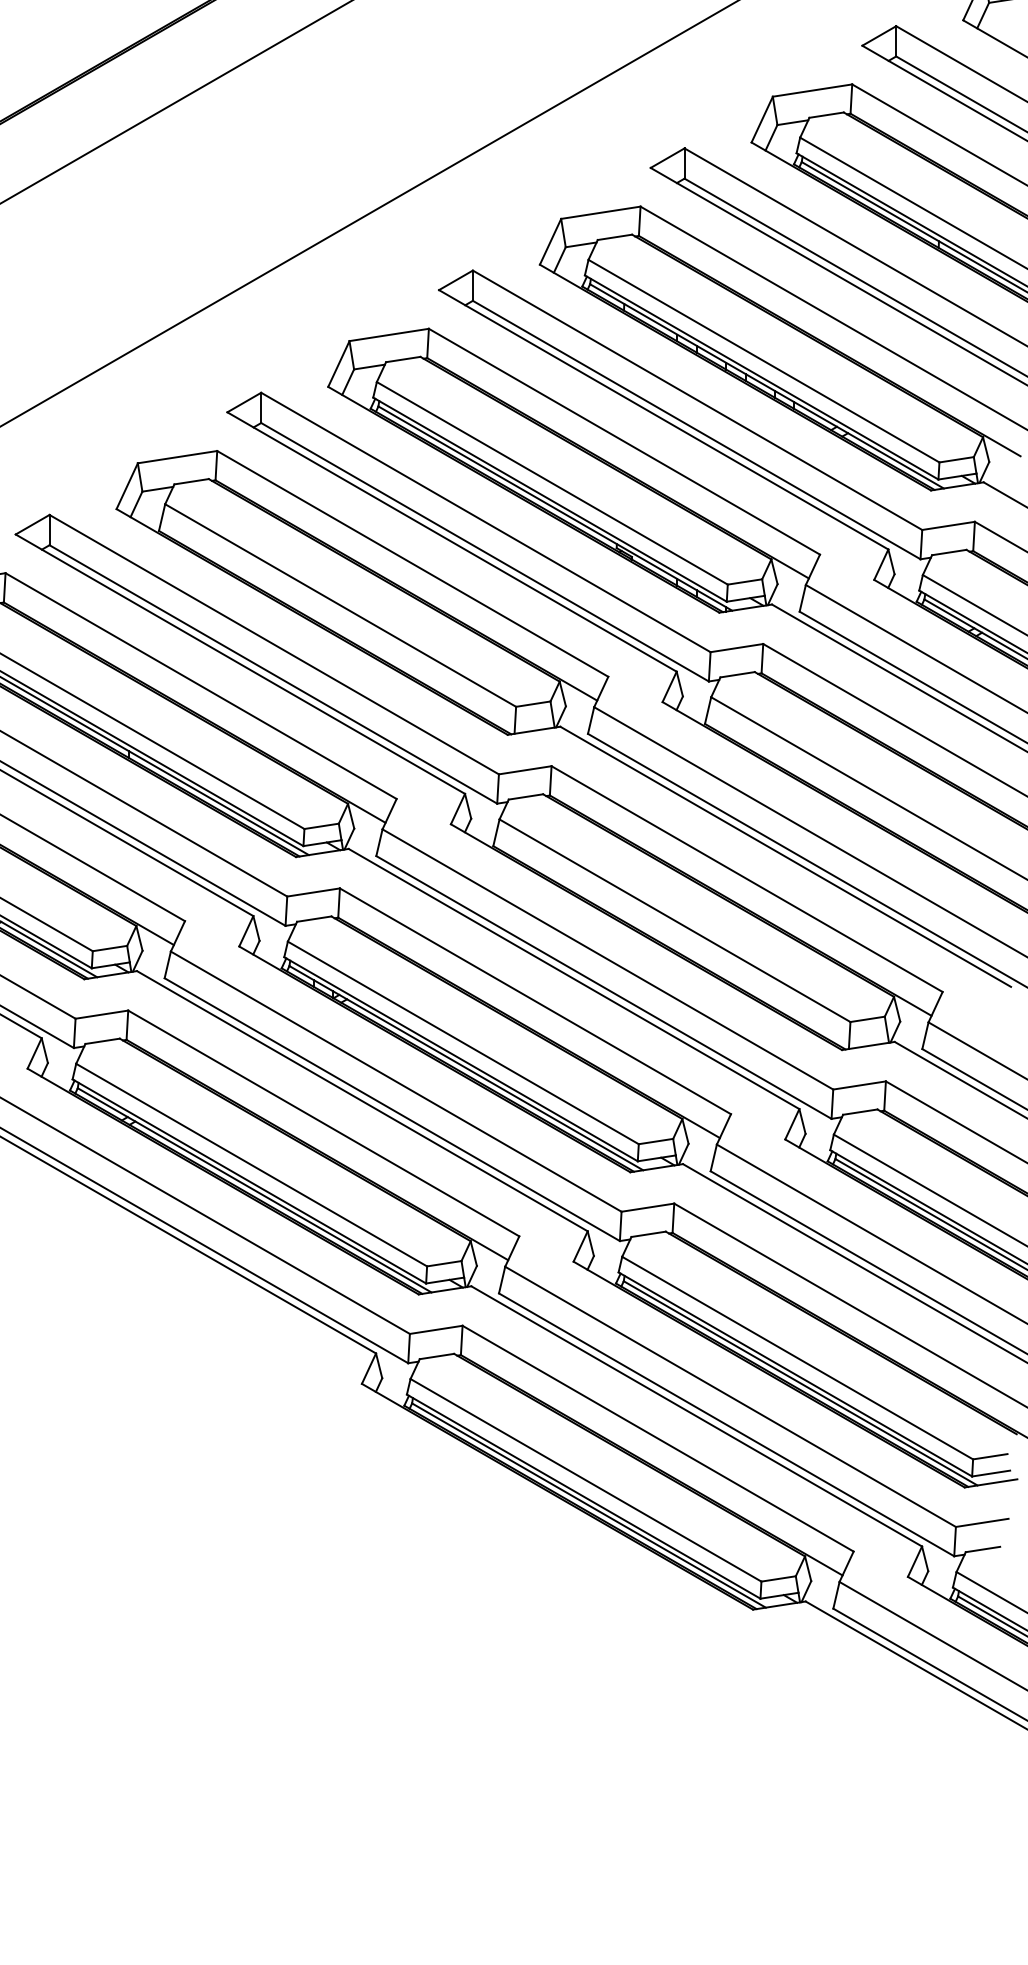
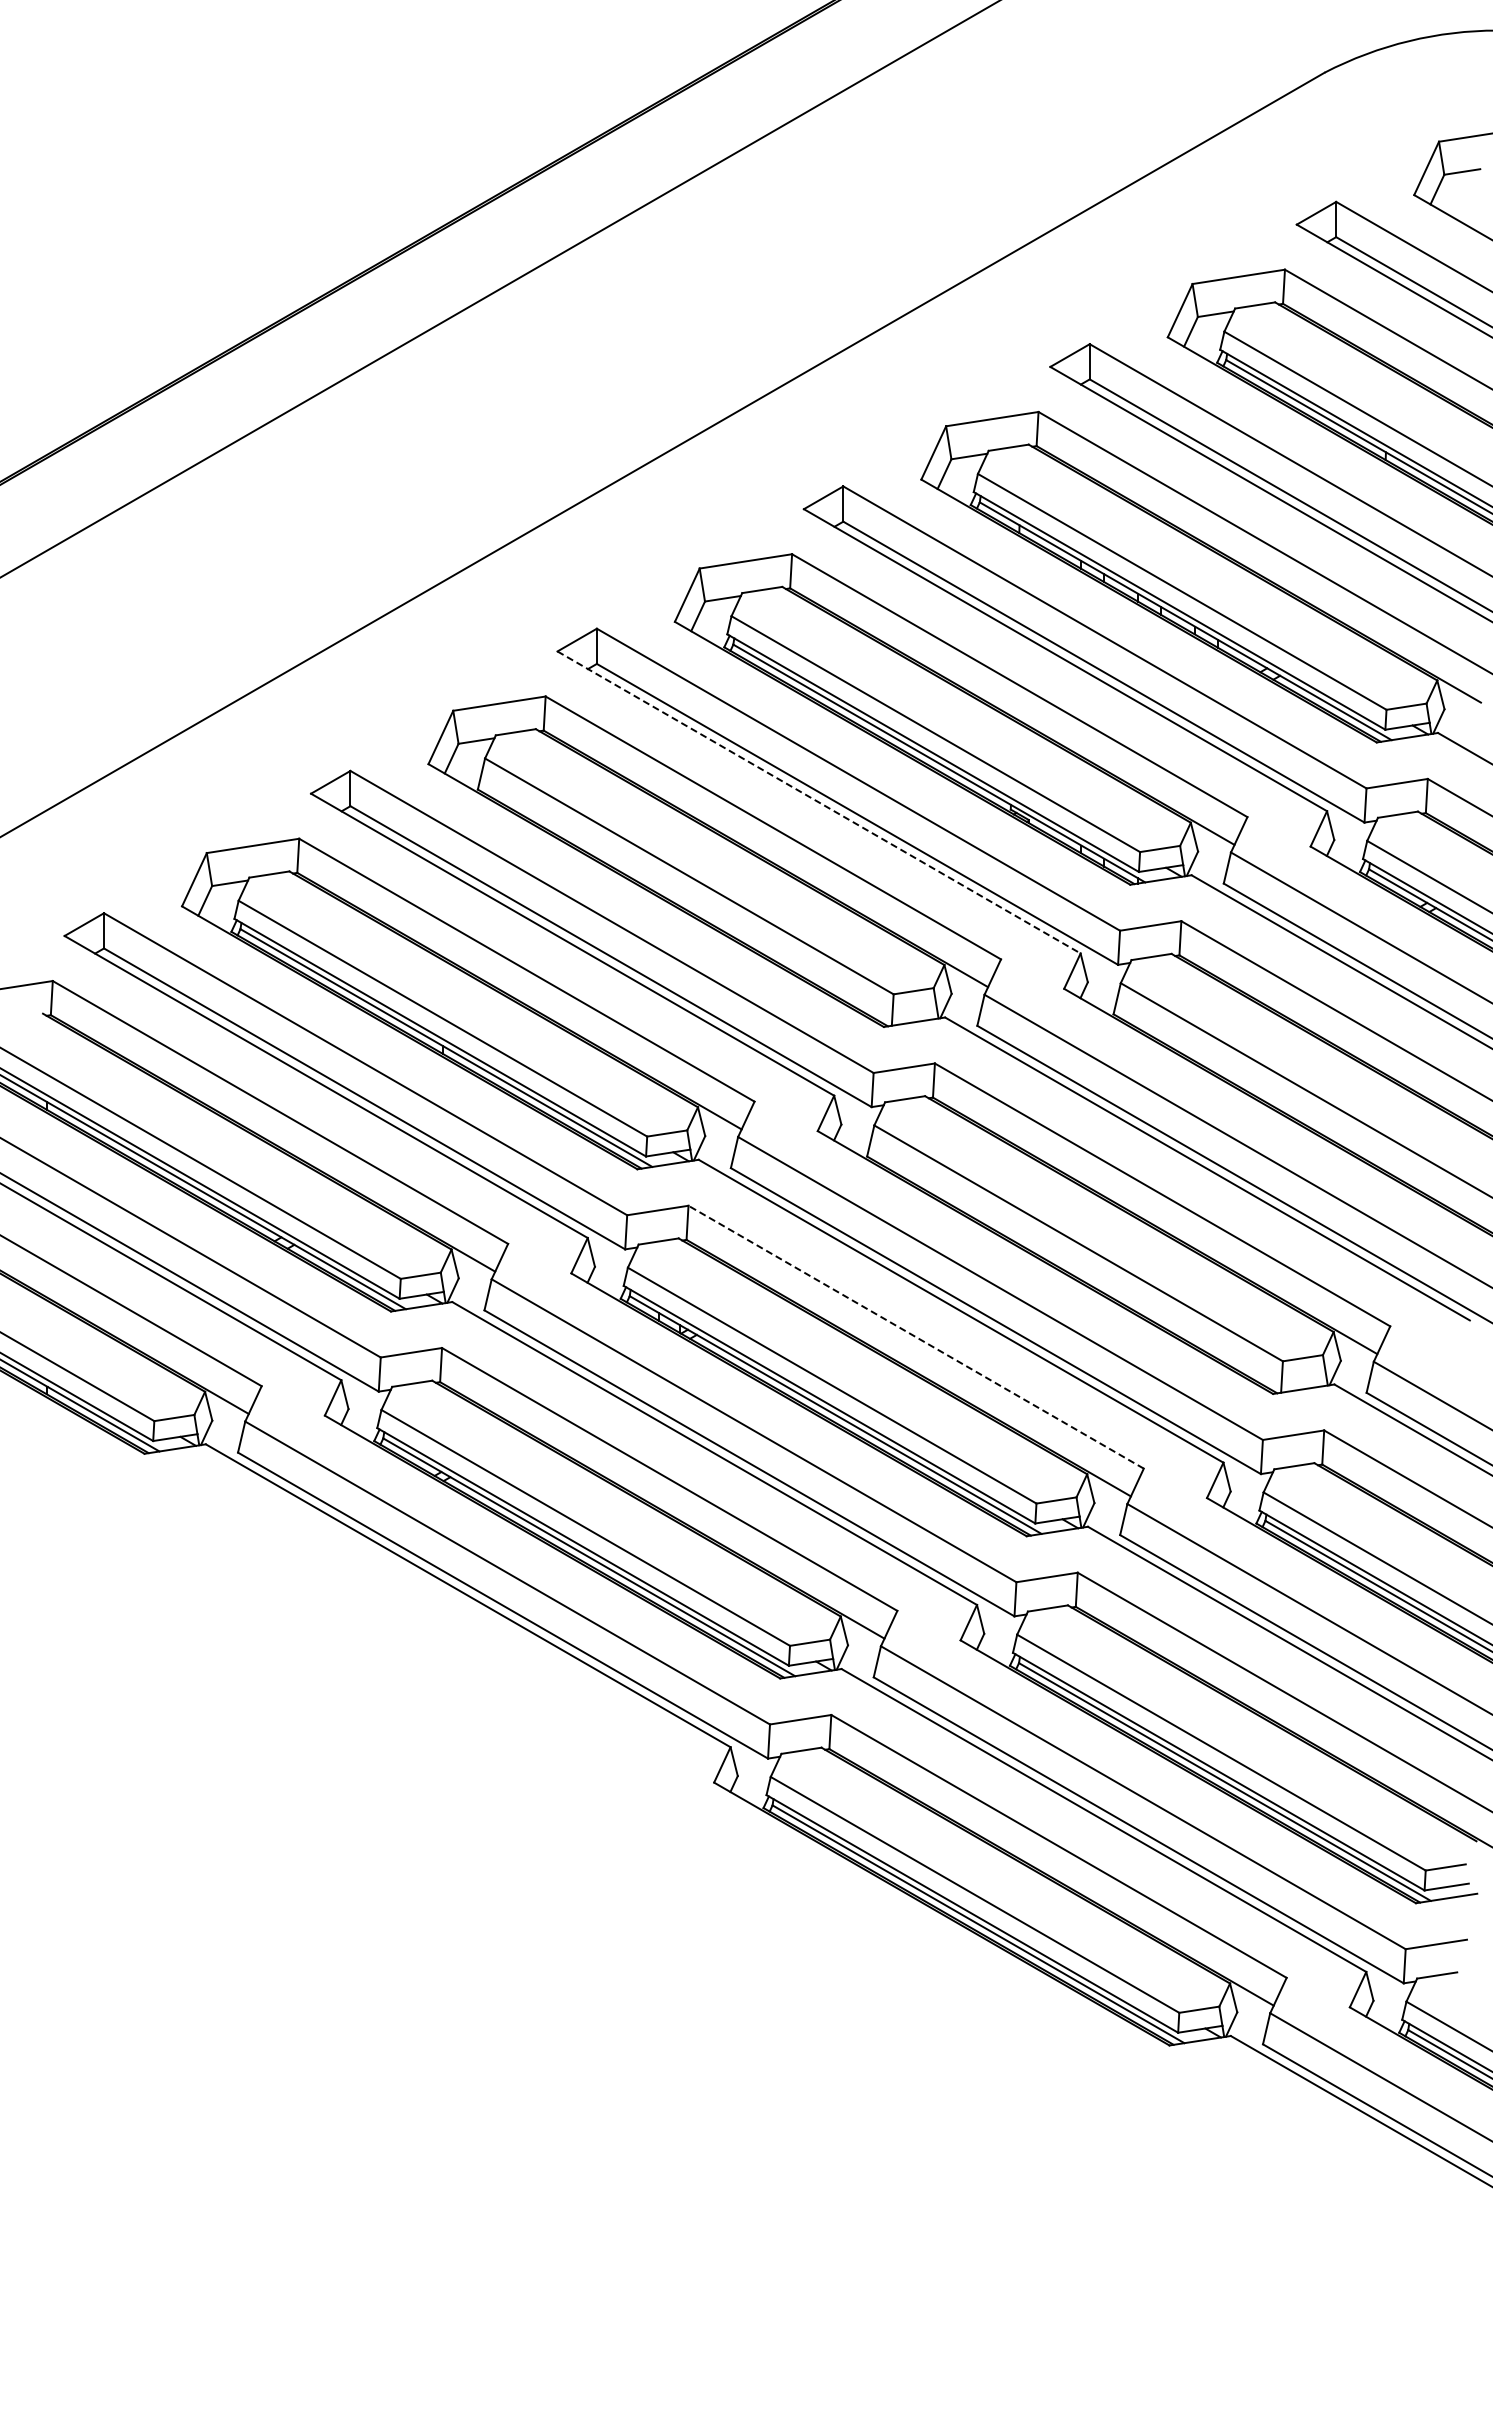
line: (452, 542) -> (819, 802), solid -> dashed
line: (535, 1001) -> (916, 1337), solid -> dashed

